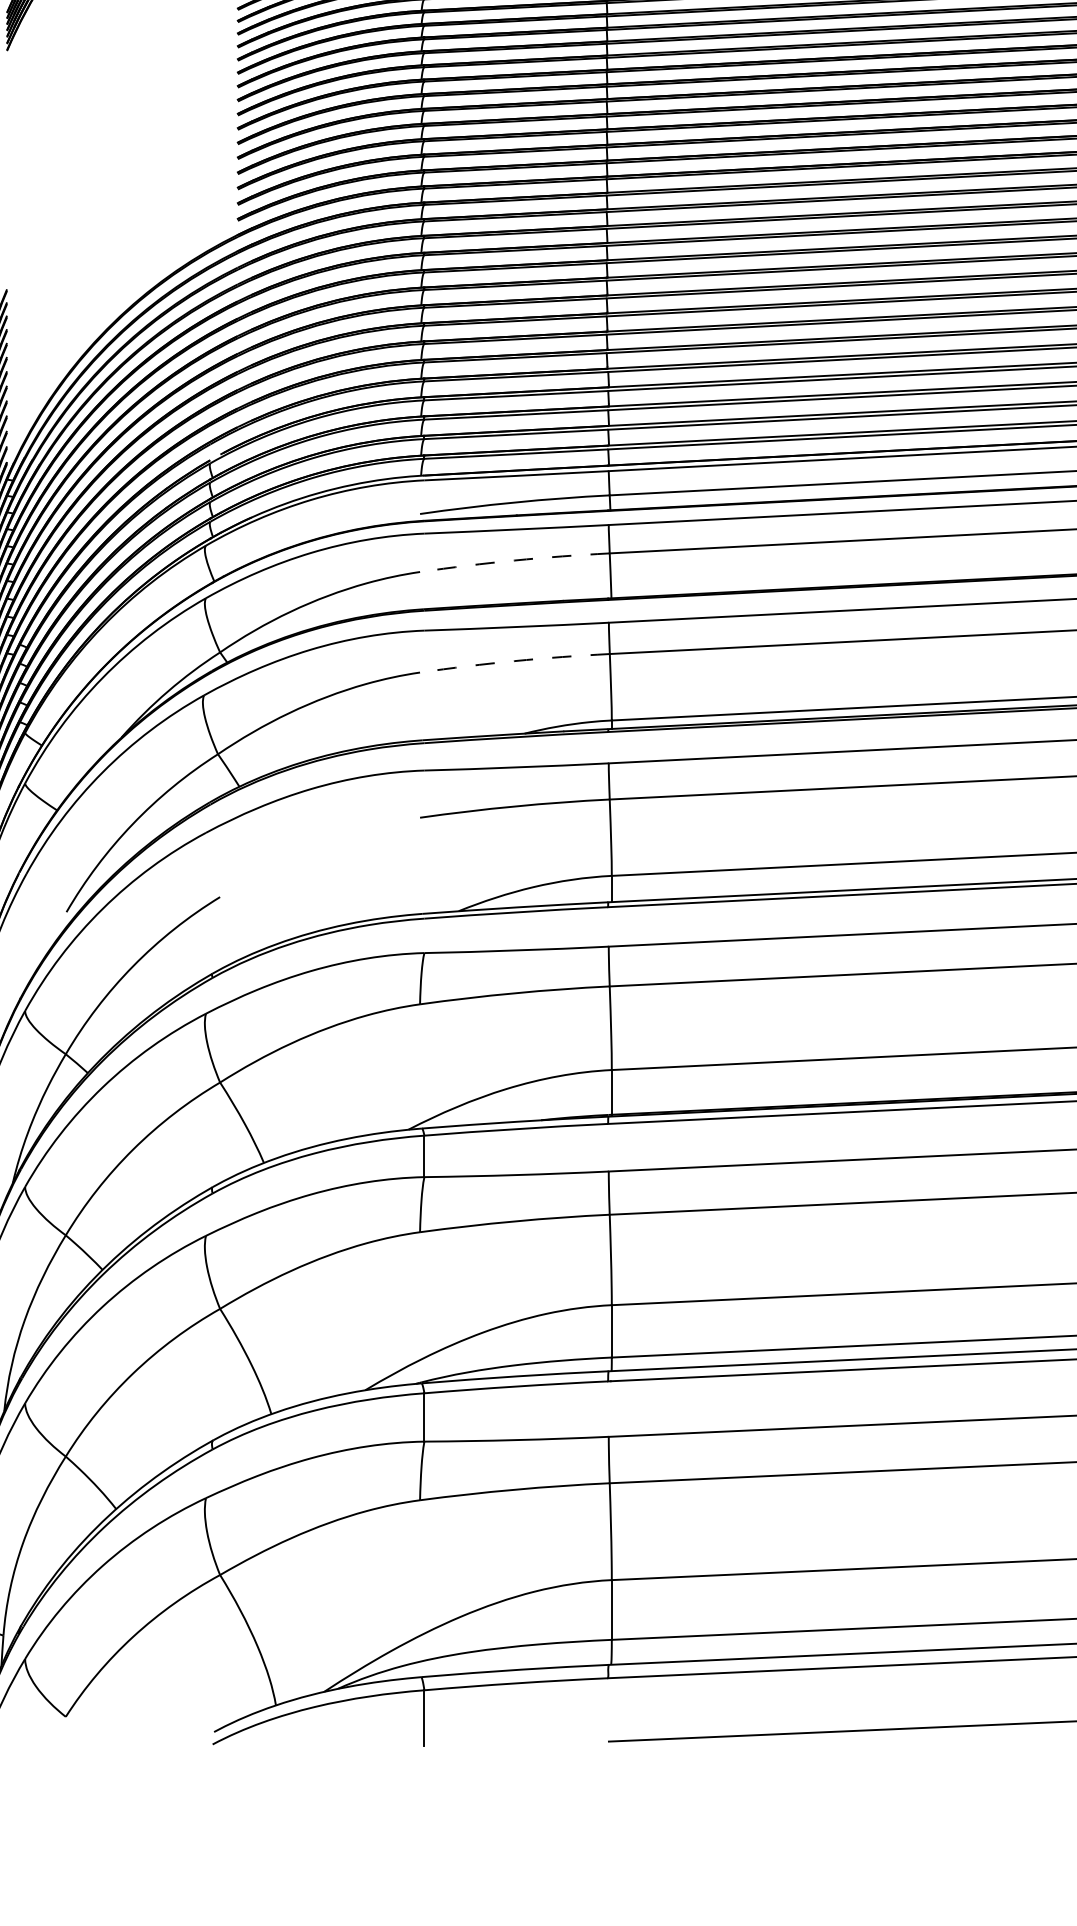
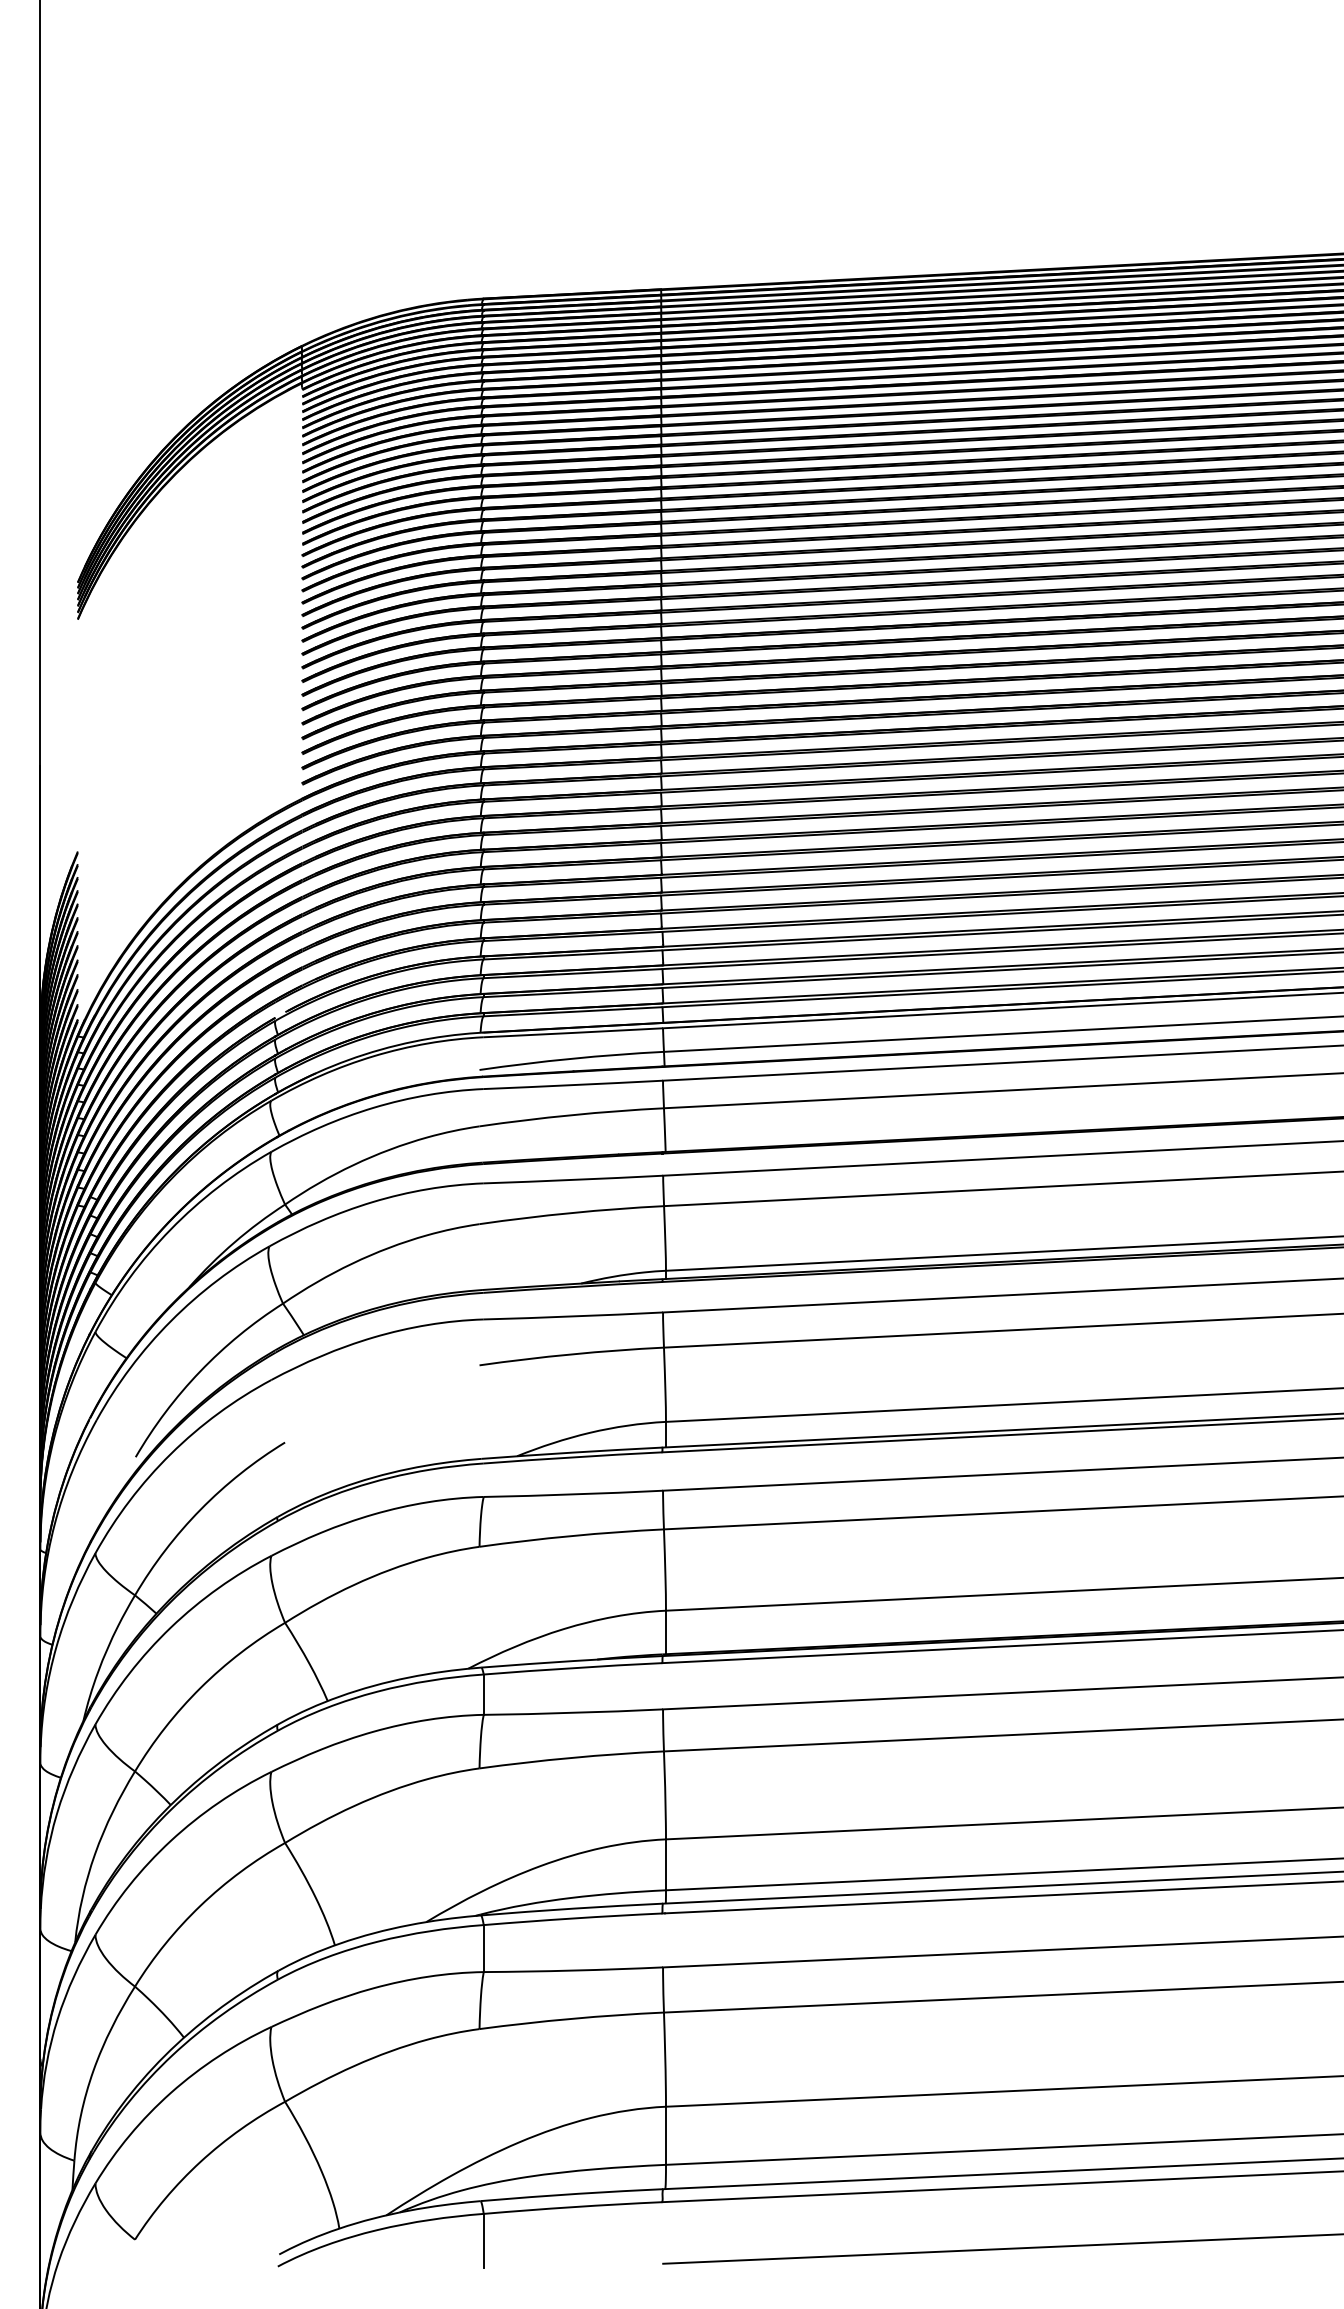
arc: (514, 560) -> (571, 1115), dashed -> solid
arc: (514, 661) -> (571, 1213), dashed -> solid

